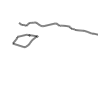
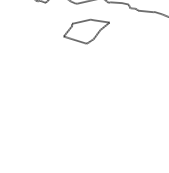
part: (25, 40) -> (87, 30), moved

